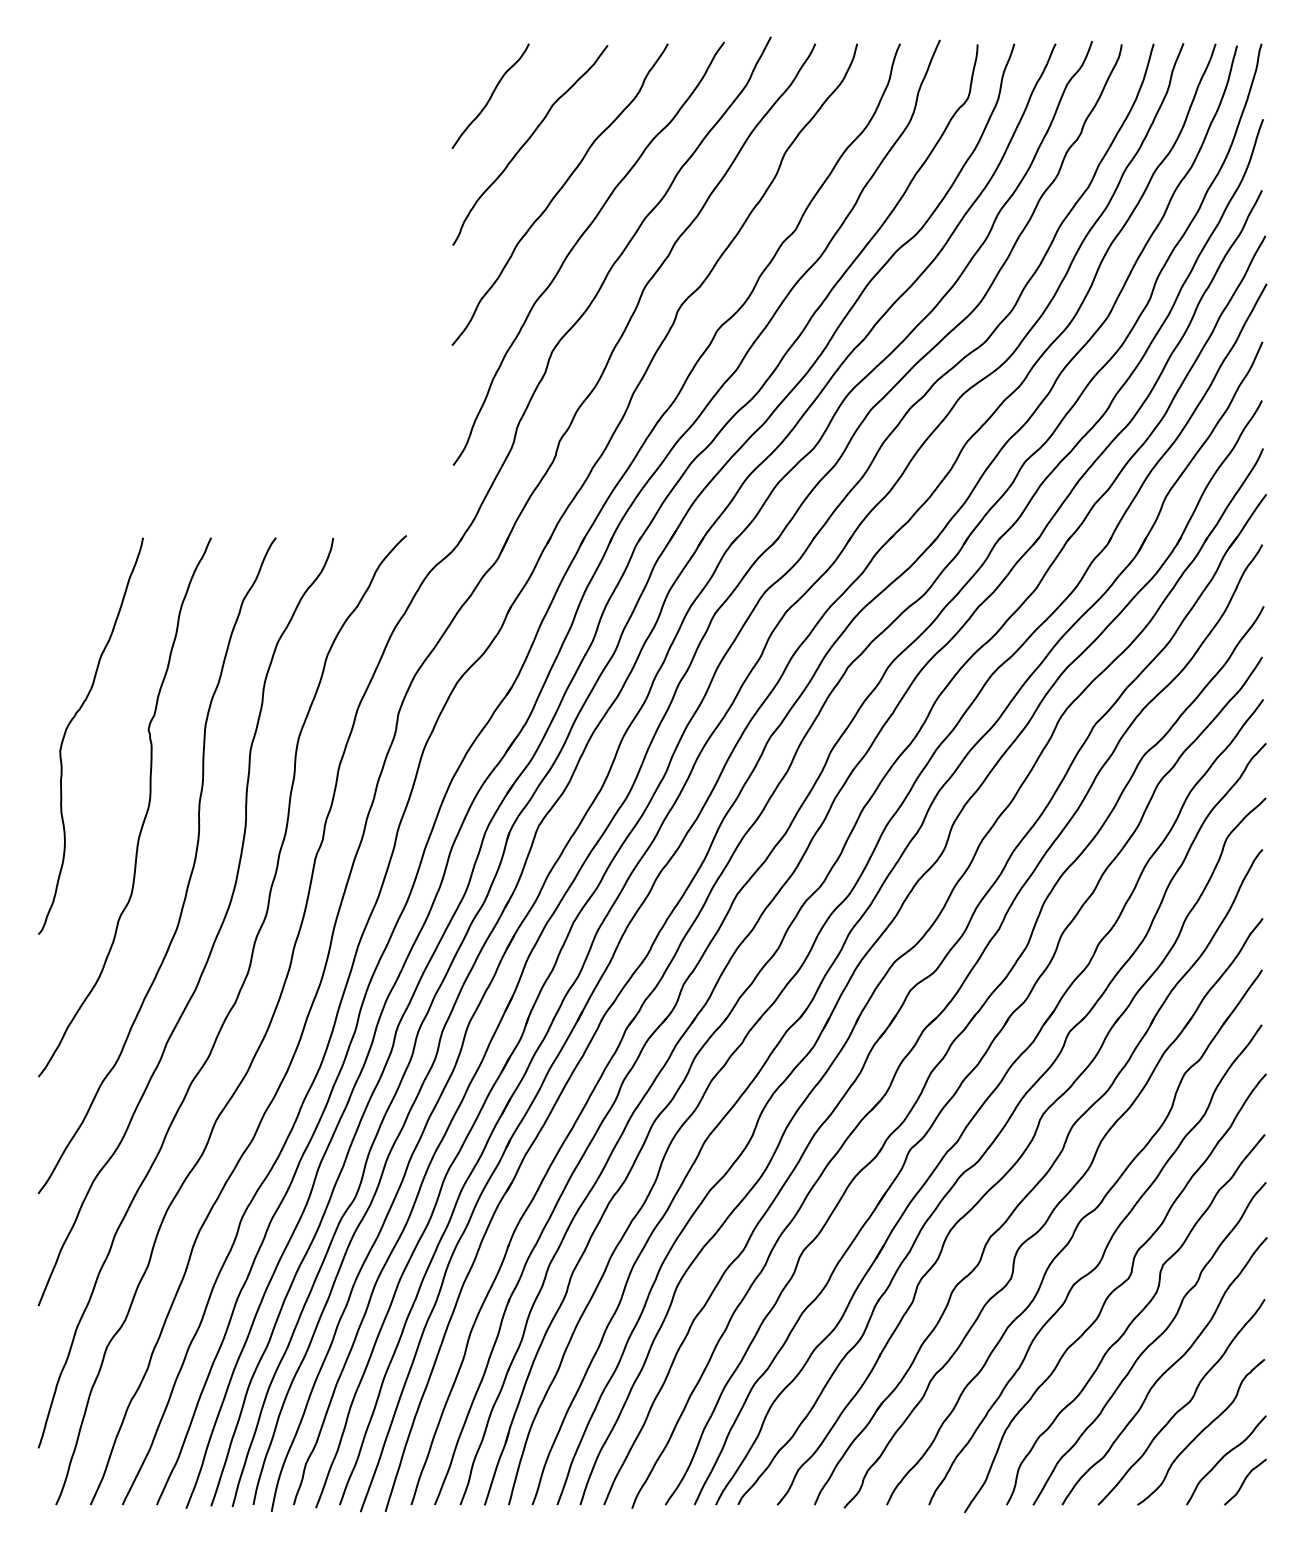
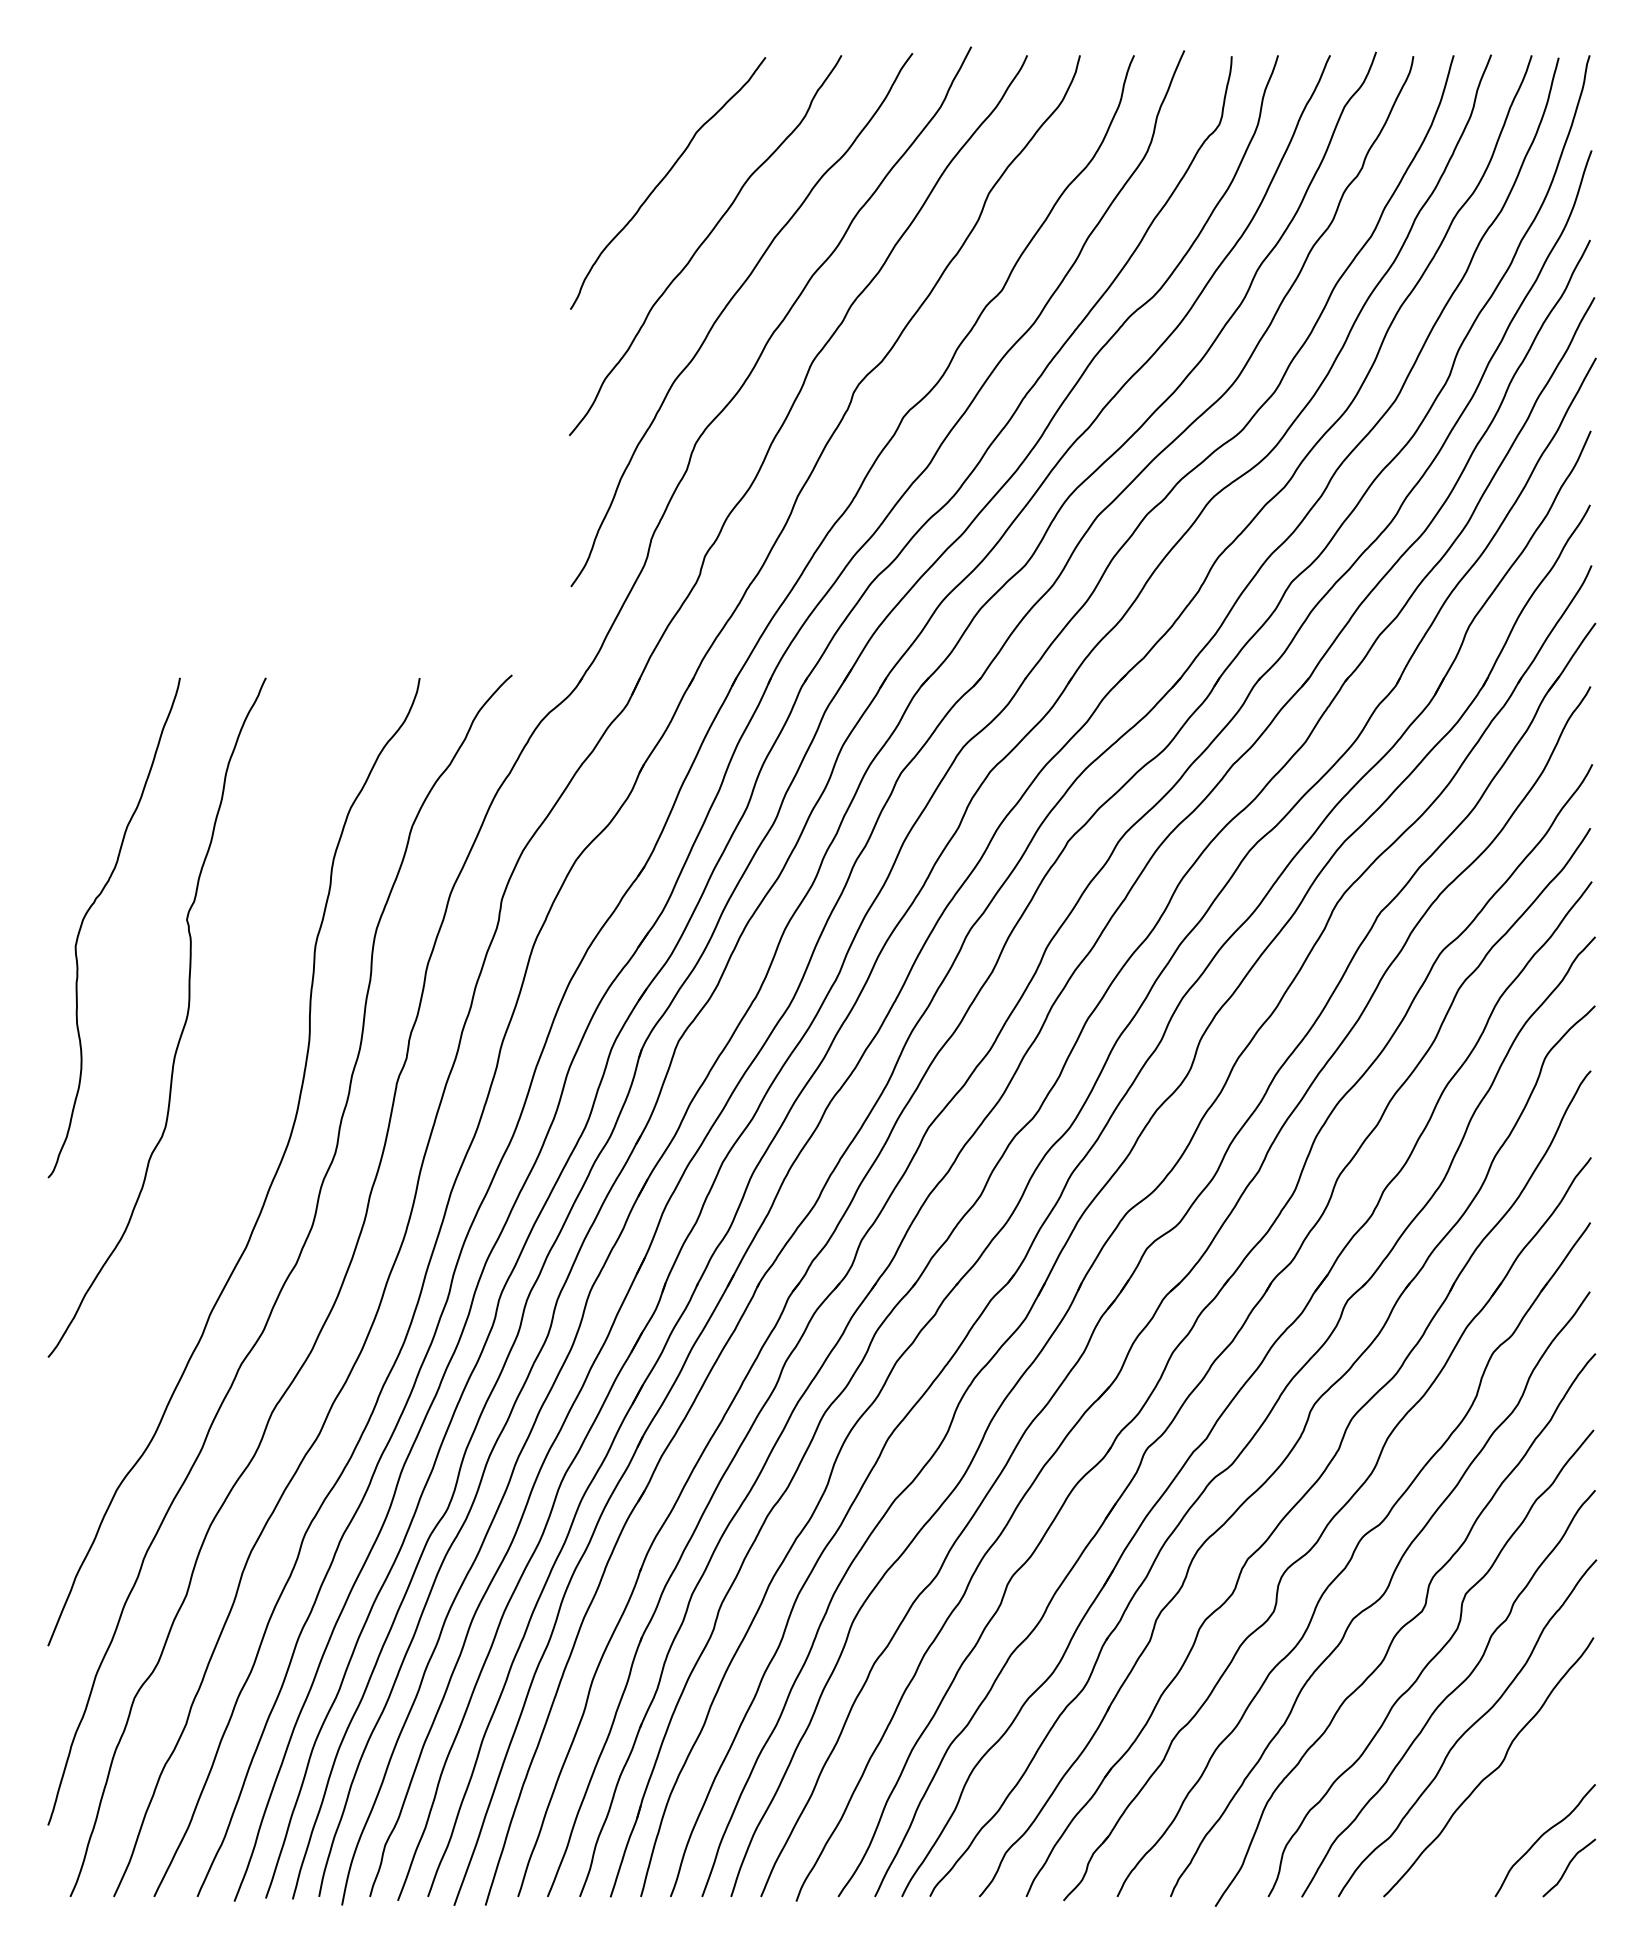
curve: (491, 96) -> (618, 121), removed
curve: (190, 874) -> (239, 1102), removed
curve: (1200, 1432) -> (1512, 1805), removed

